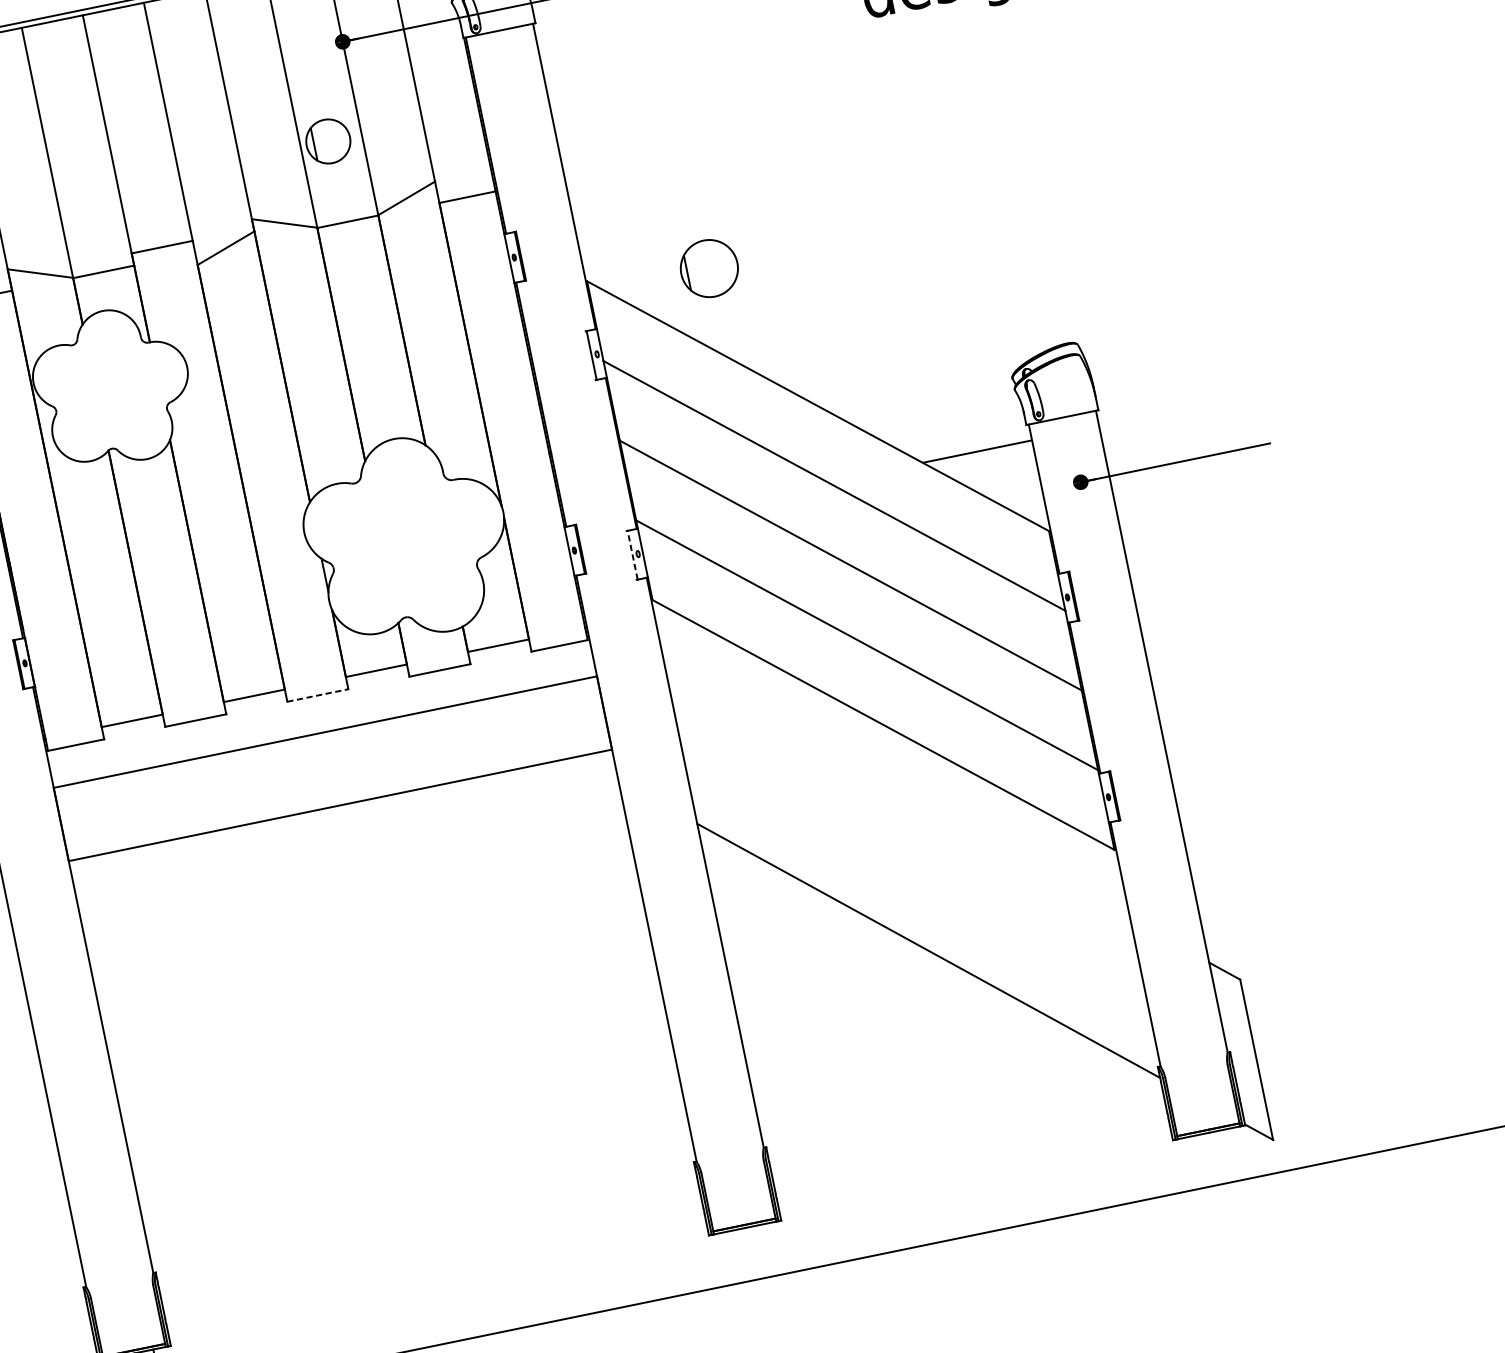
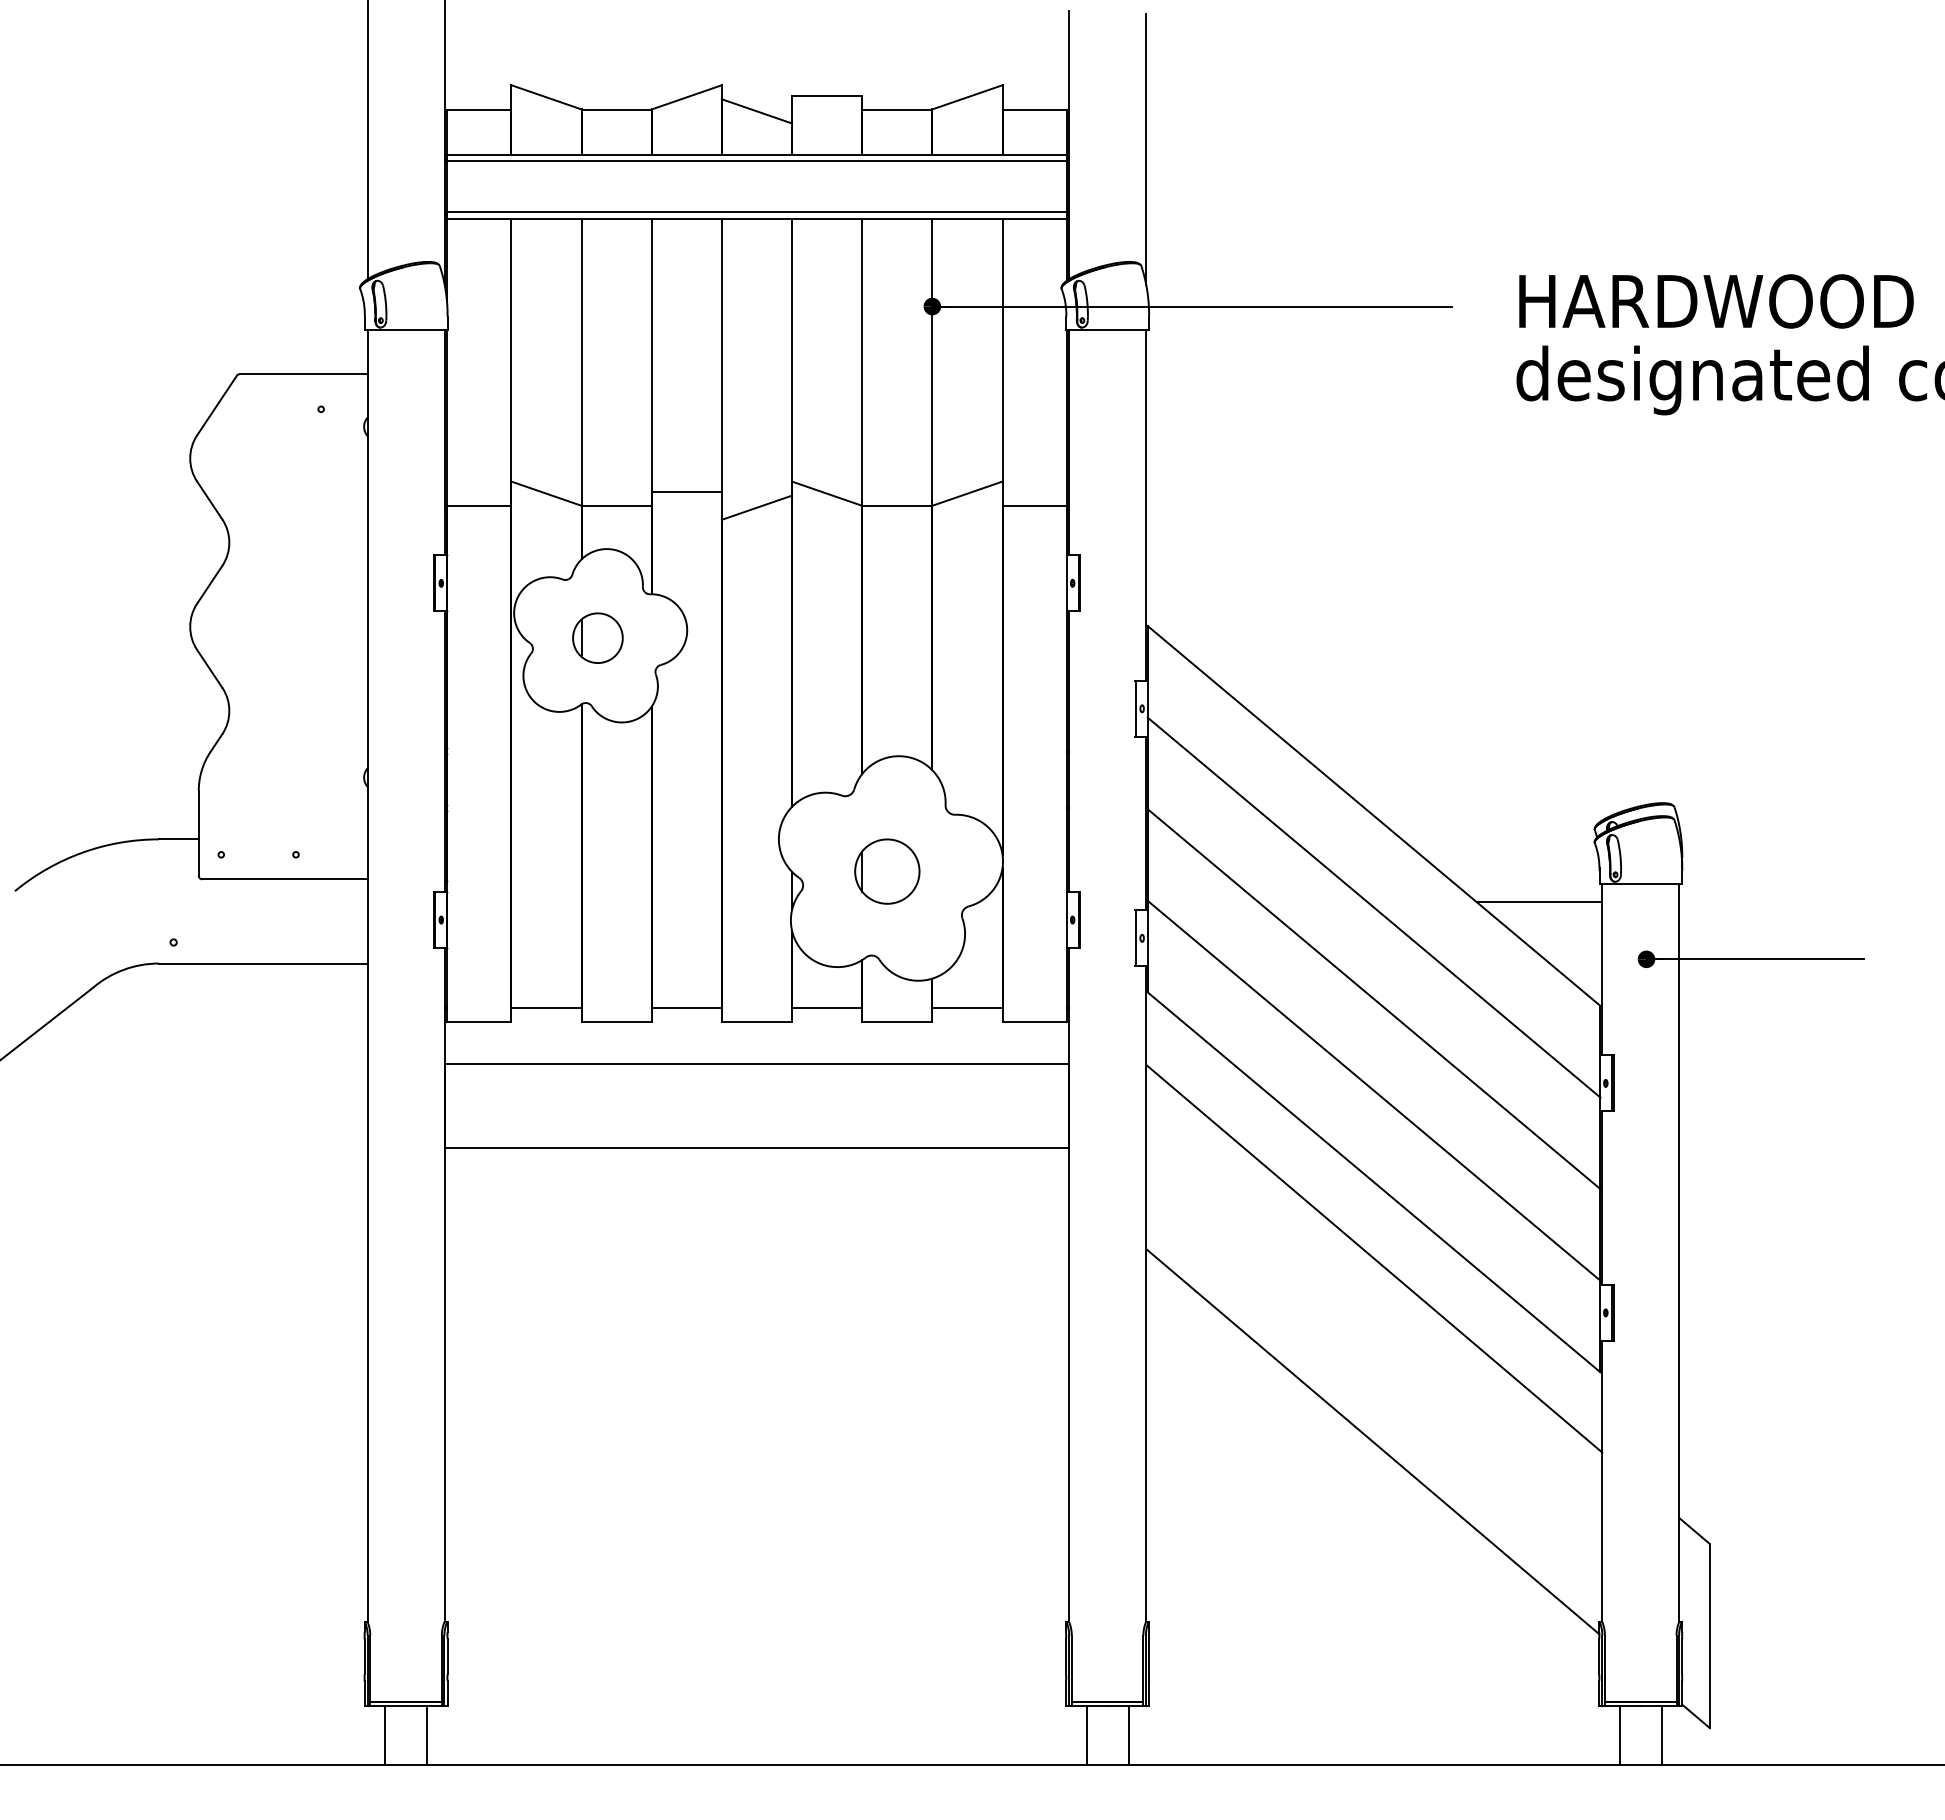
part: (327, 140) -> (597, 637), moved
part: (709, 268) -> (887, 871), moved
line: (632, 554) -> (1135, 937), dashed -> solid
line: (318, 695) -> (757, 1021), dashed -> solid
line: (897, 791) -> (1374, 1258), added
line: (1233, 1154) -> (1662, 1735), added
line: (1195, 1162) -> (1619, 1735), added
line: (768, 1250) -> (1128, 1735), added
line: (732, 1257) -> (1086, 1735), added

